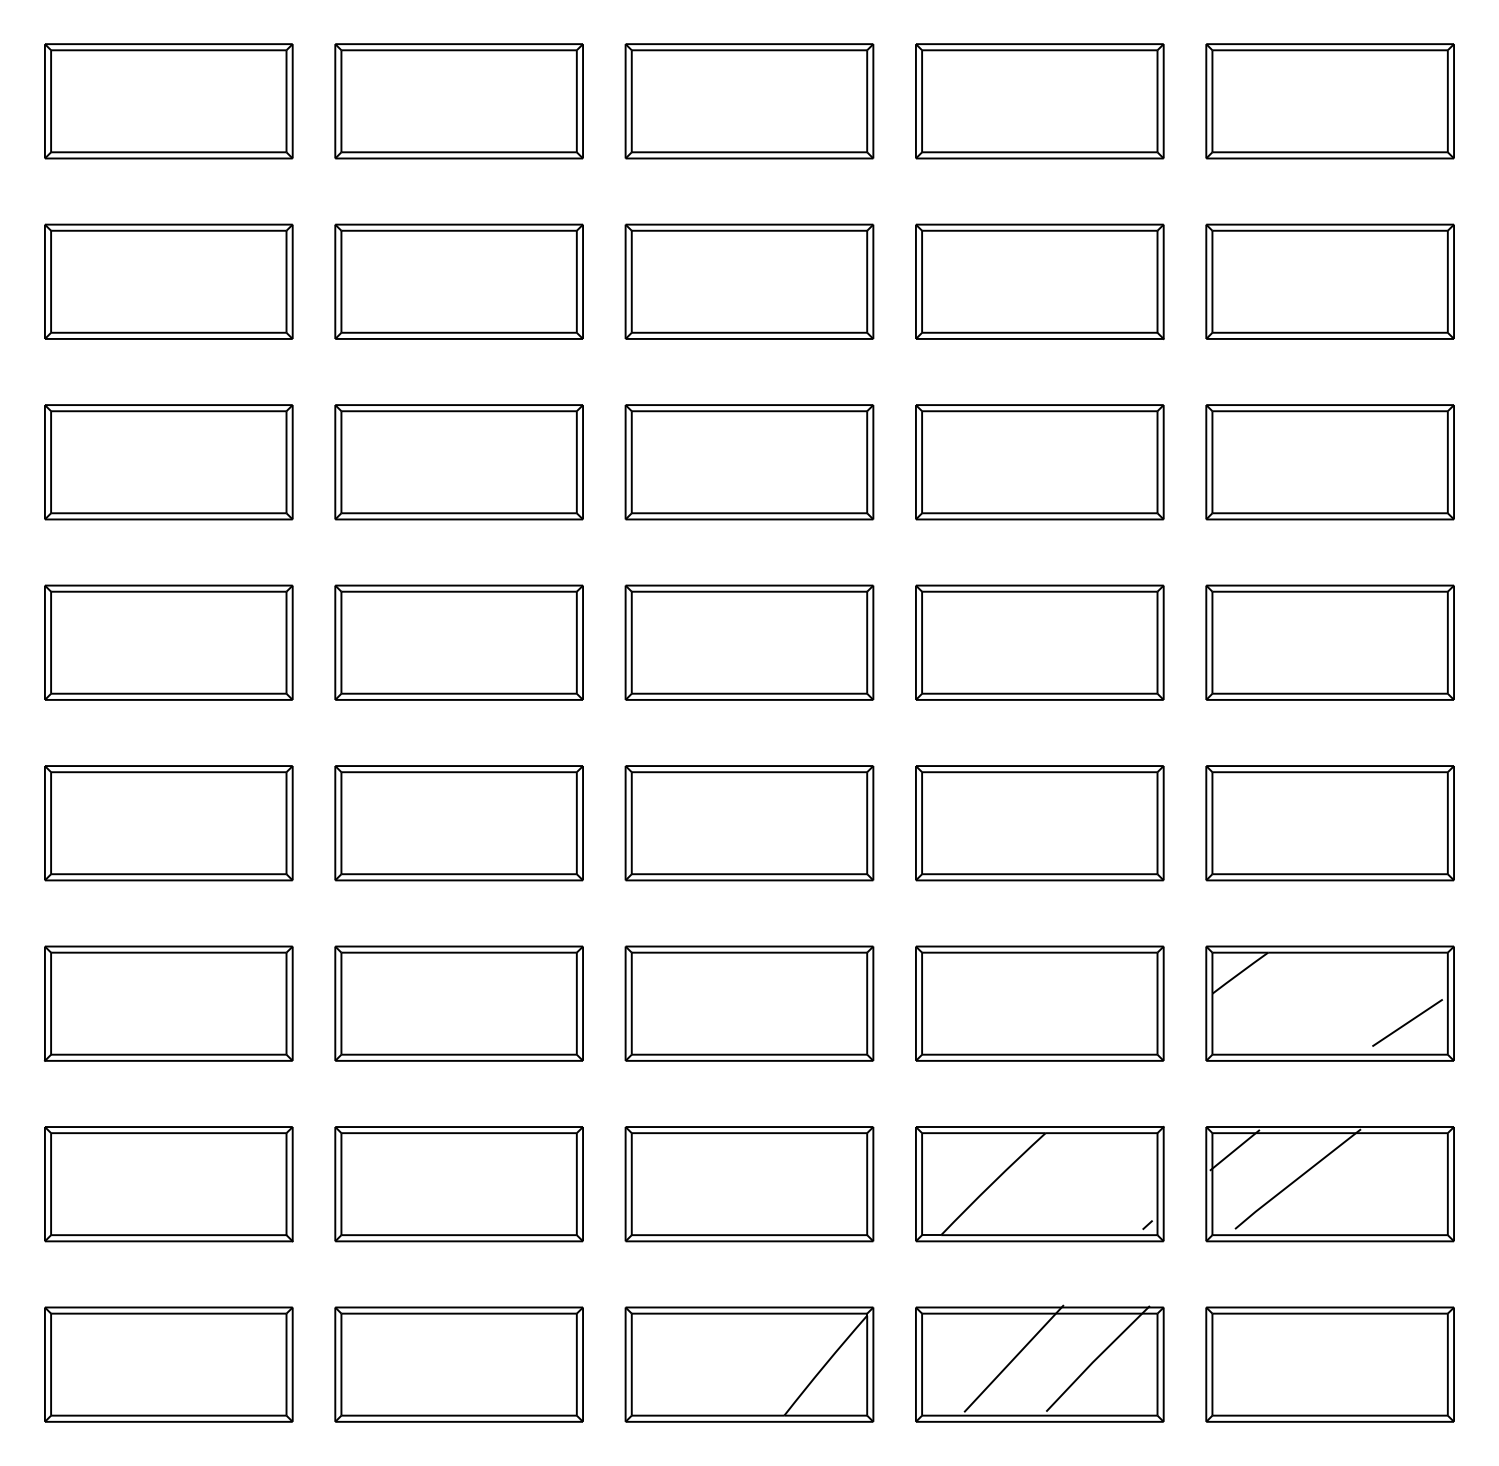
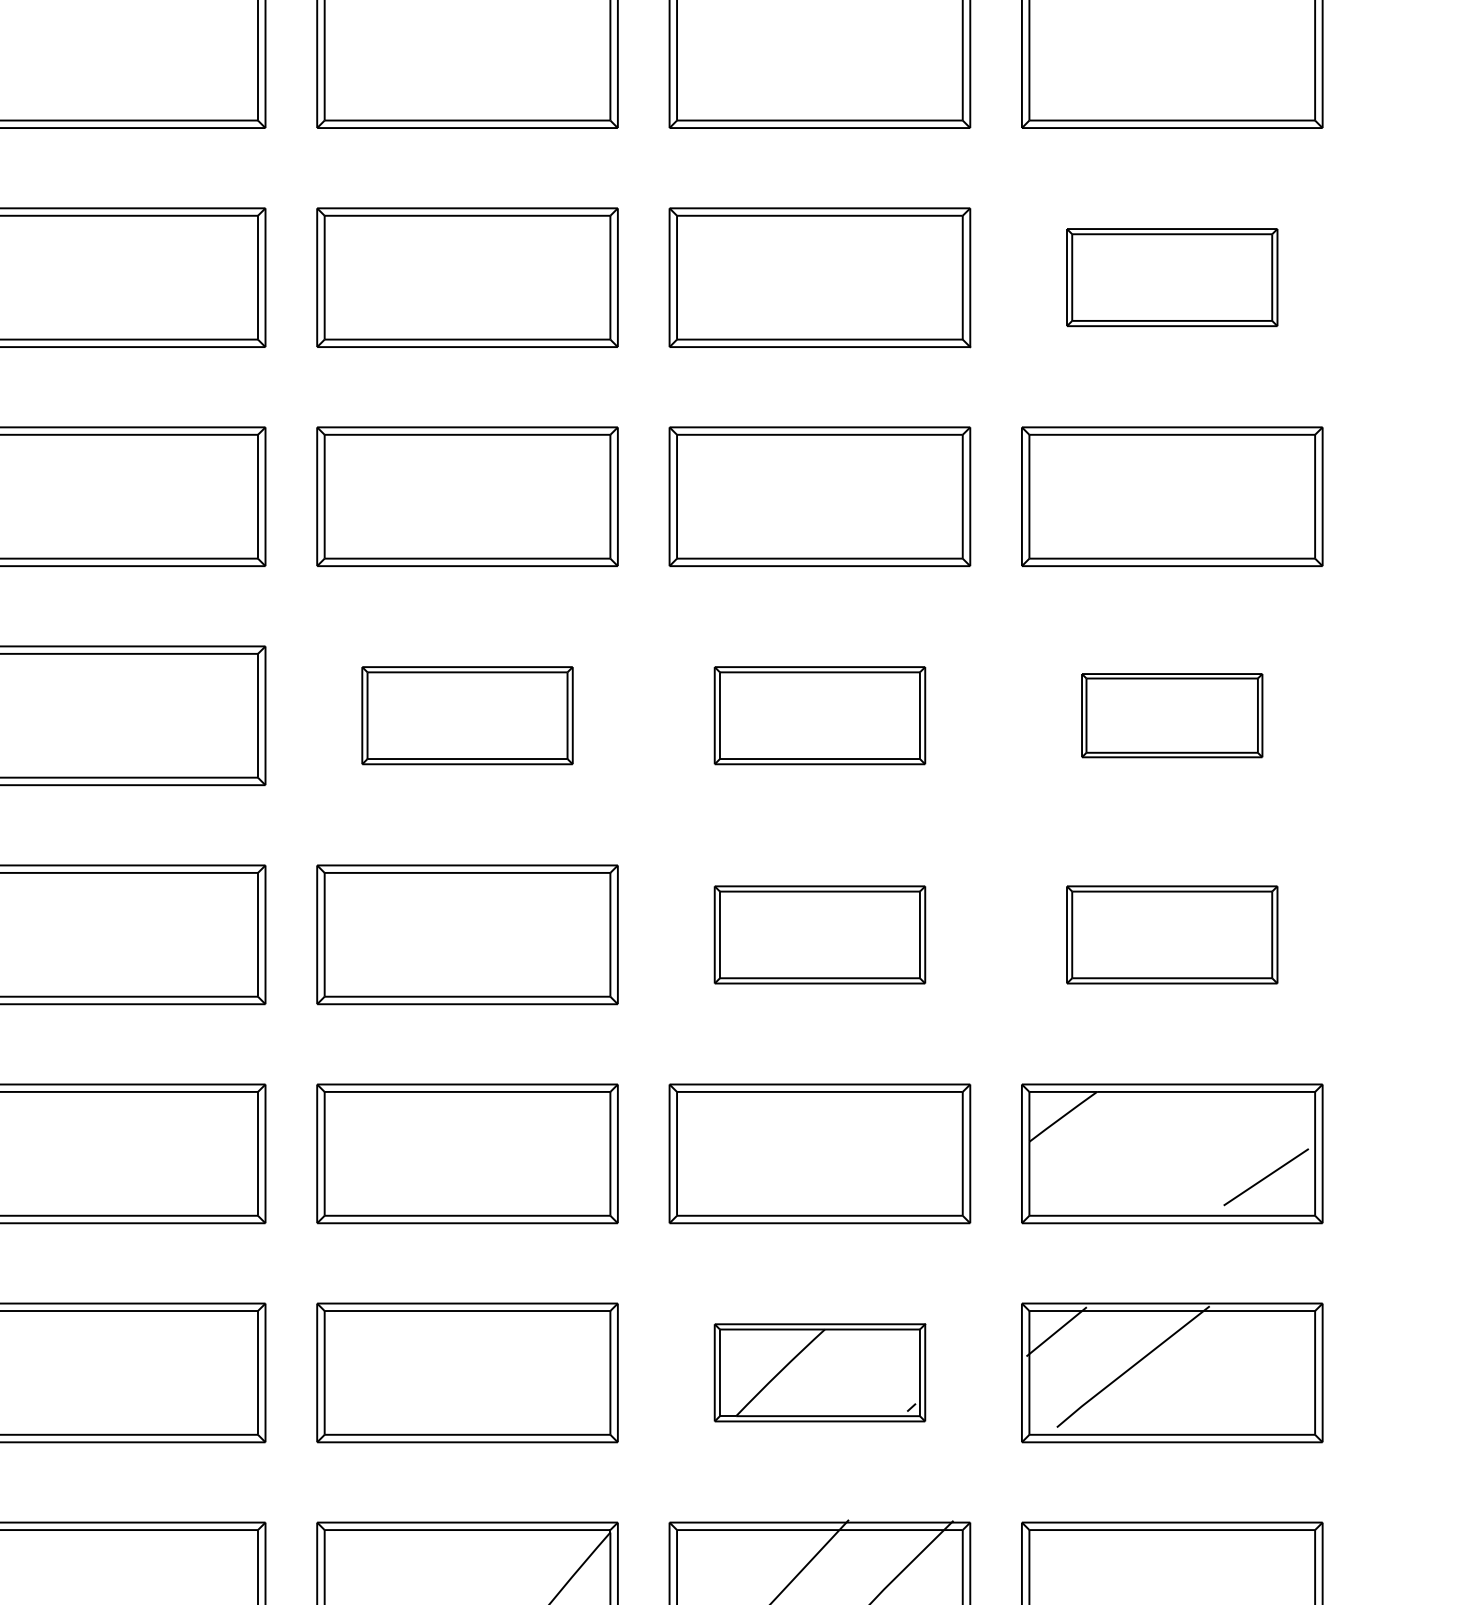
part: (1329, 281) -> (1171, 277), size x0.7
part: (749, 642) -> (467, 715), size x0.7
part: (1039, 642) -> (819, 715), size x0.7
part: (1329, 642) -> (1171, 715), size x0.6
part: (1039, 823) -> (819, 935), size x0.7
part: (1329, 823) -> (1171, 935), size x0.7
part: (1039, 1183) -> (819, 1372), size x0.7

